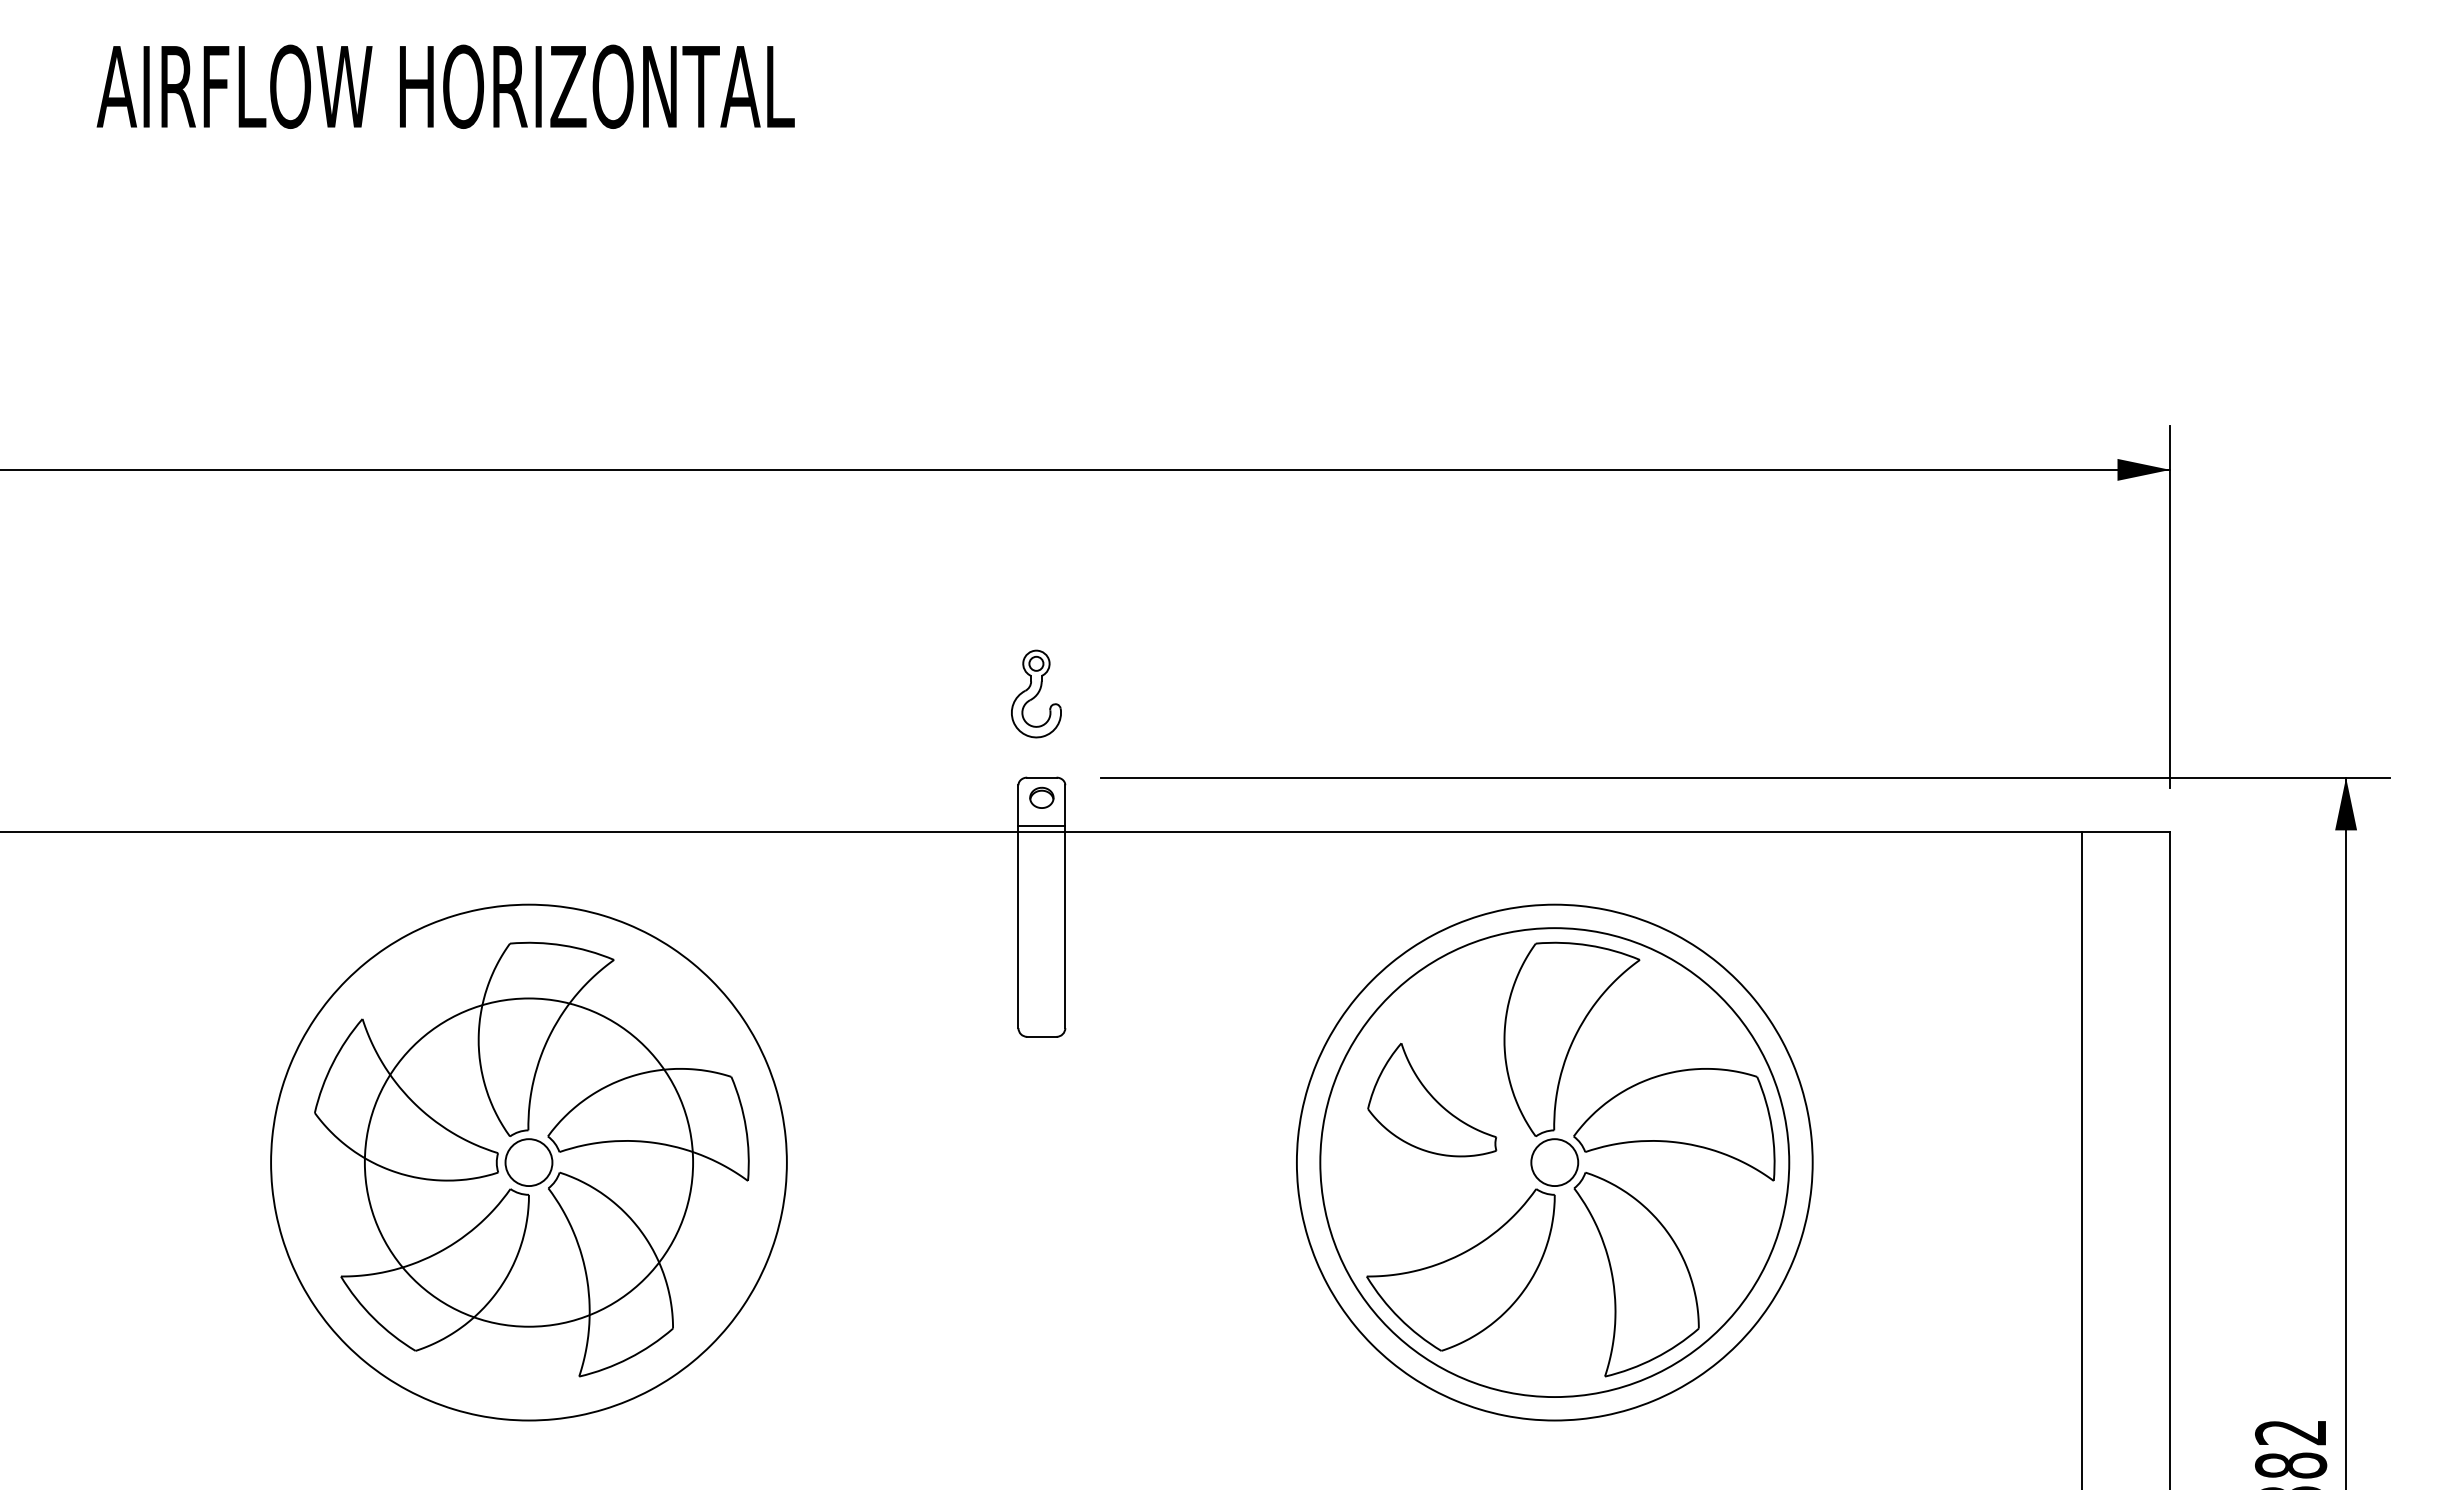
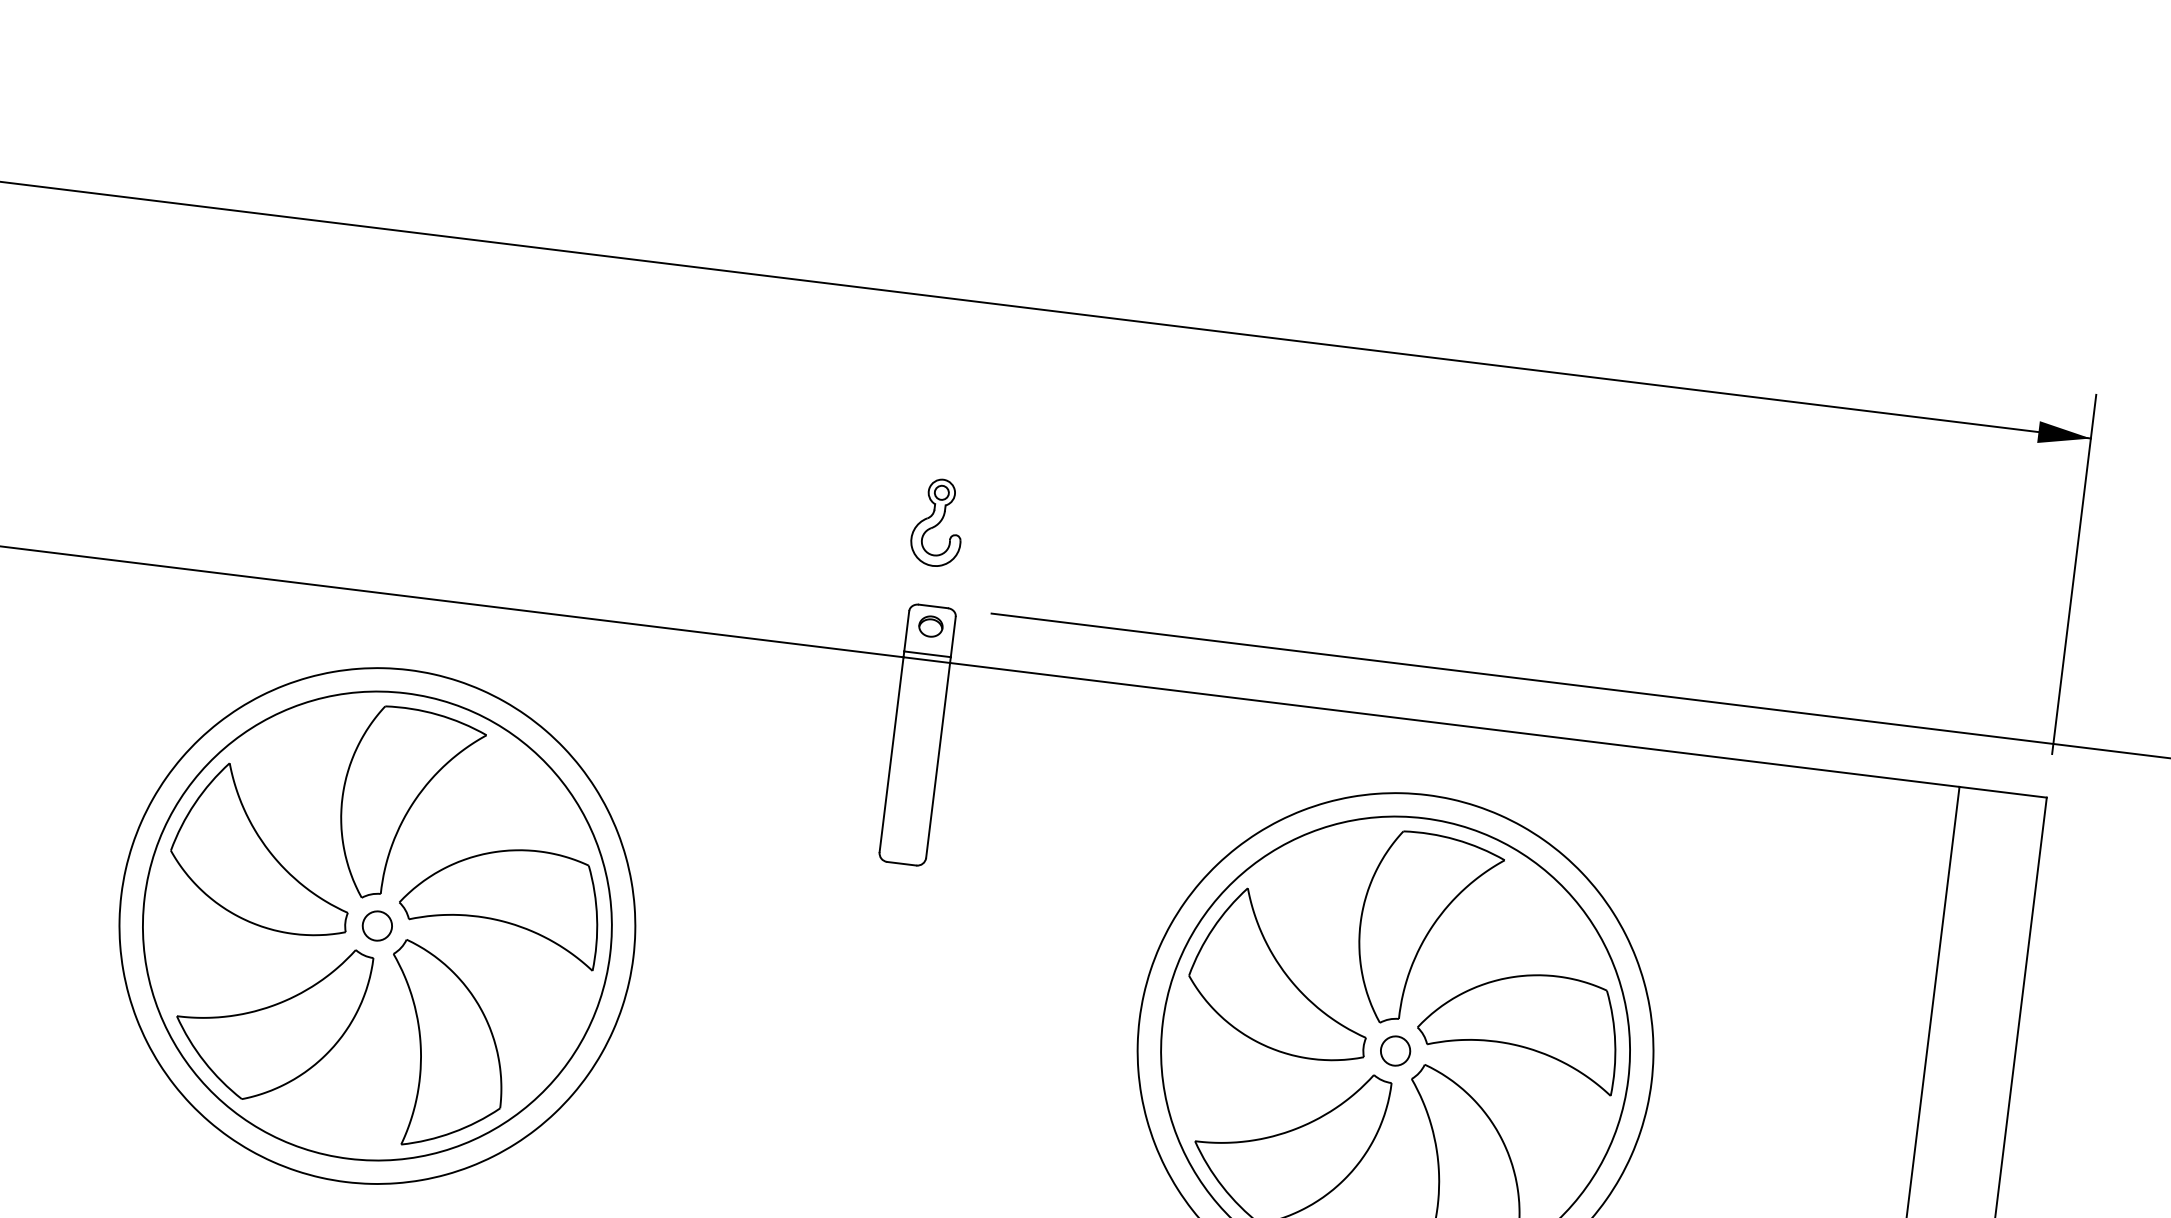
part: (1431, 1099) -> (1280, 973), size x1.43
circle: (528, 1162) -> (376, 925), size x0.62
circle: (528, 1162) -> (376, 925), size x1.43
circle: (1554, 1162) -> (1395, 1050), size x0.62

